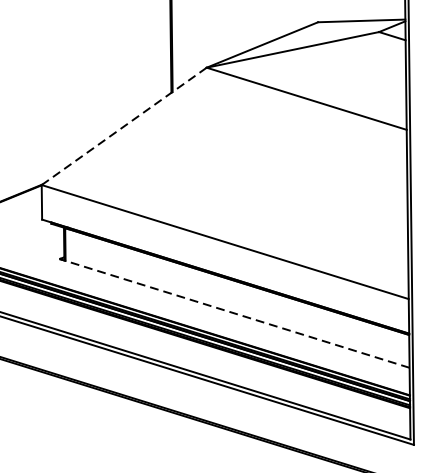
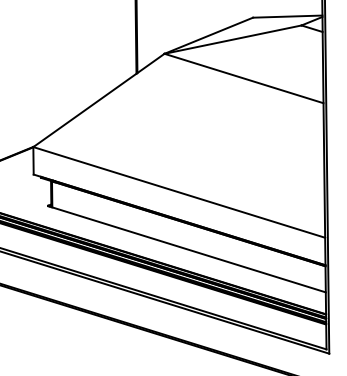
line: (123, 126) -> (98, 100), dashed -> solid
line: (234, 313) -> (186, 249), dashed -> solid

